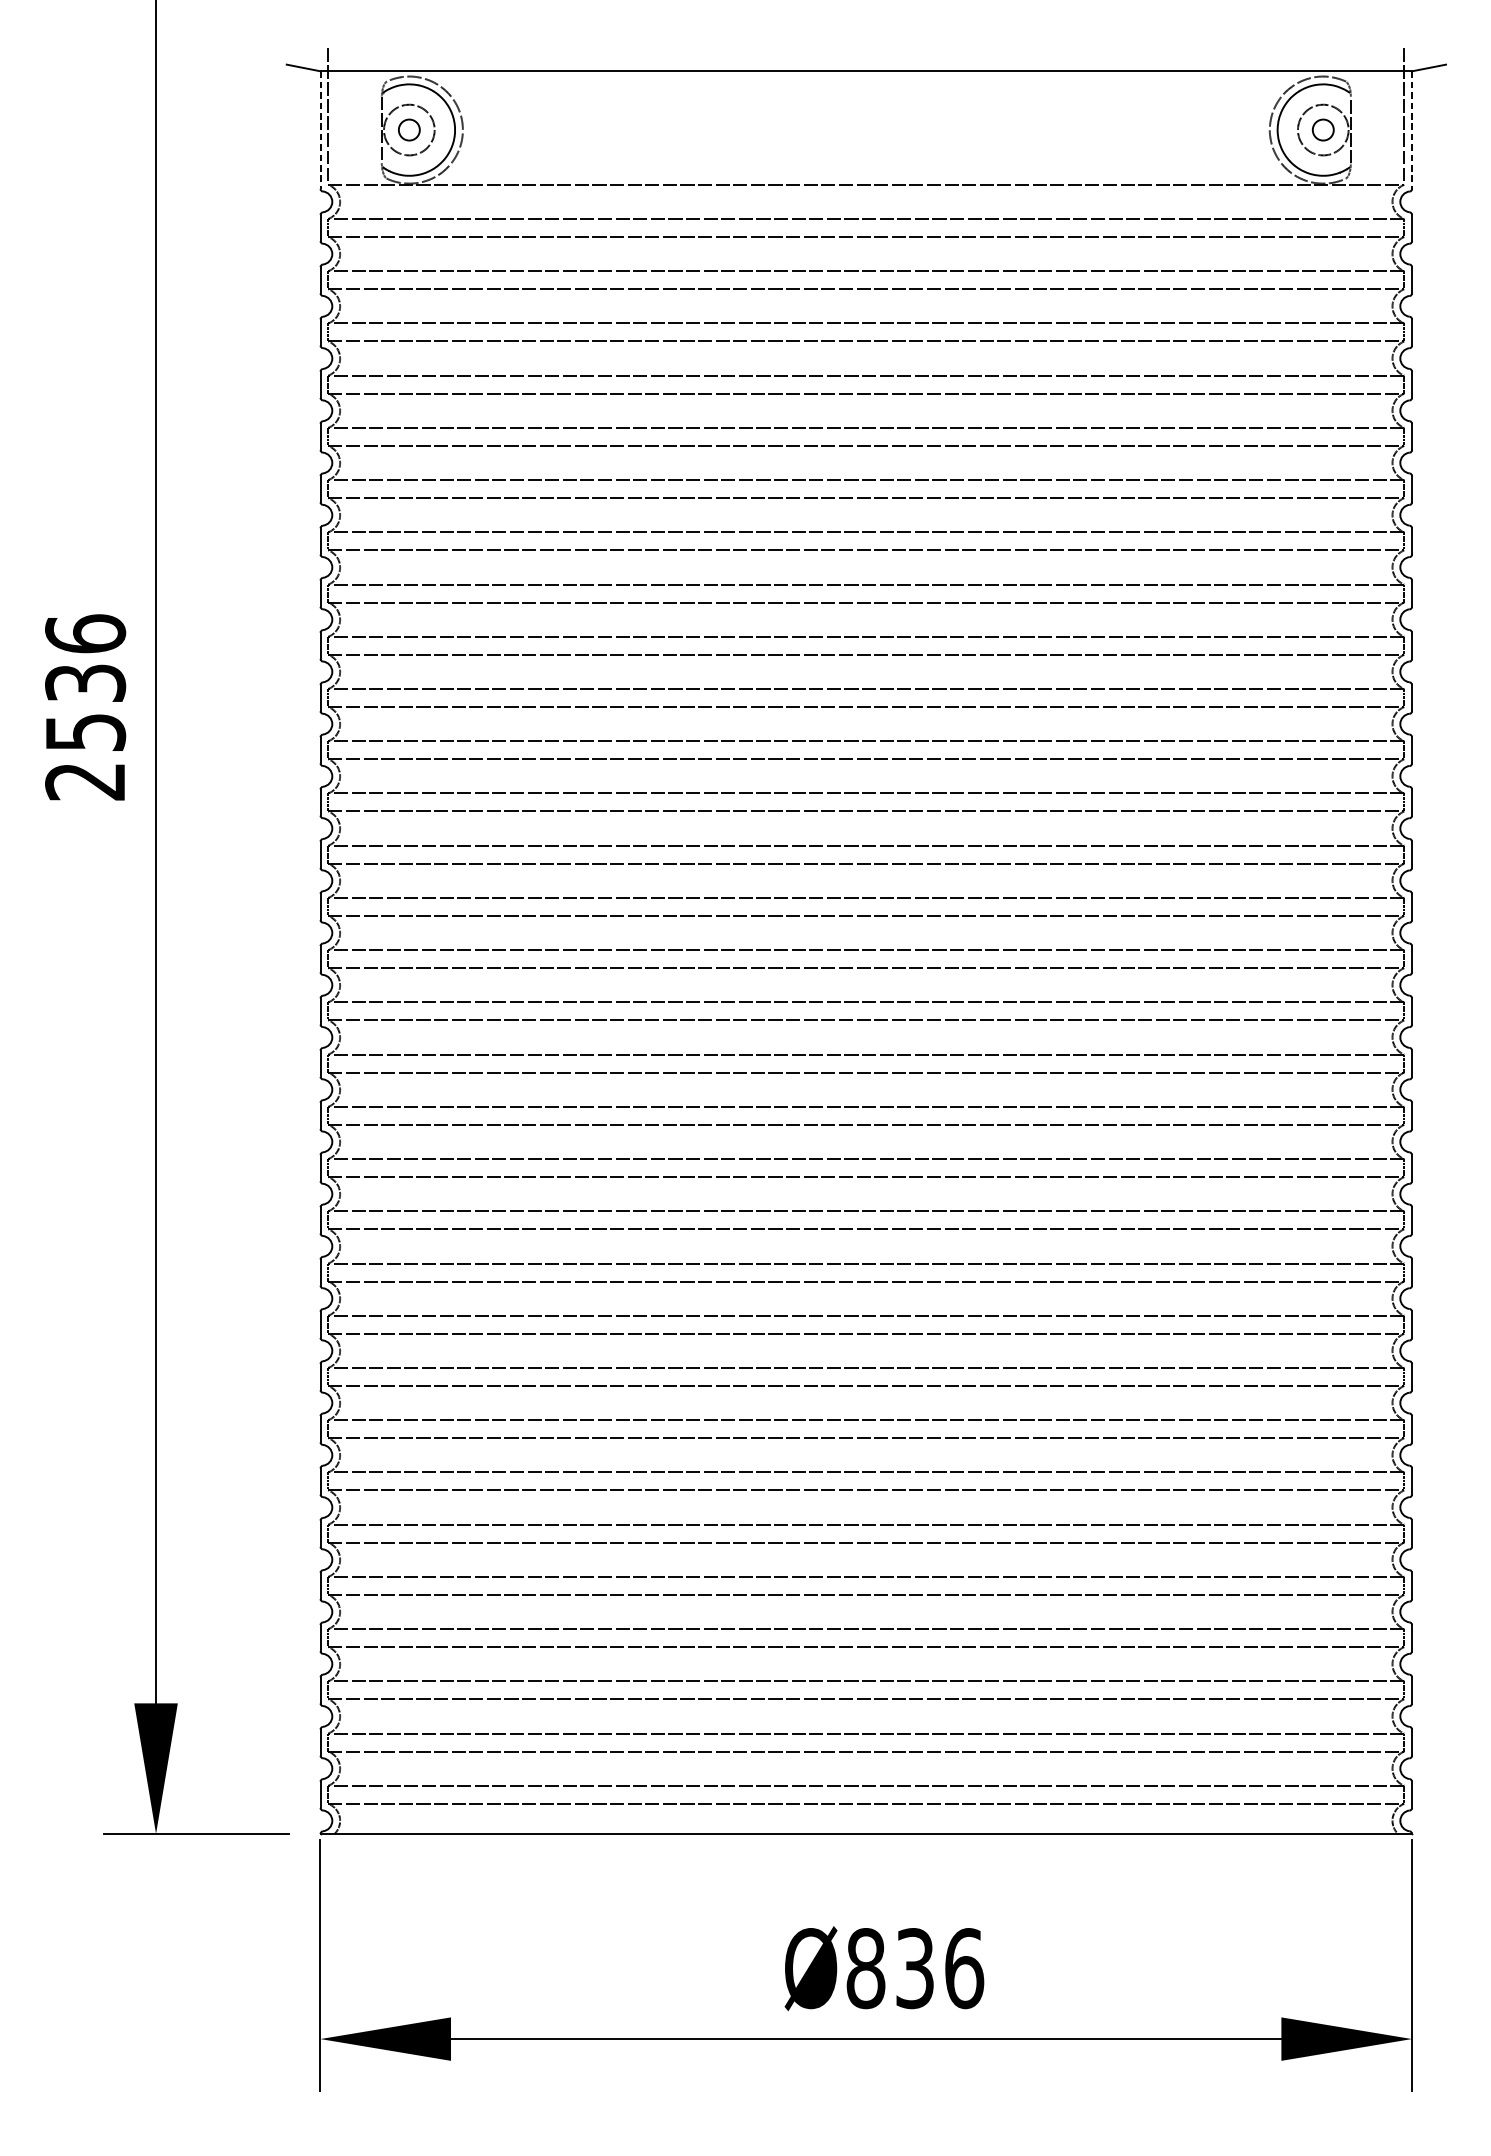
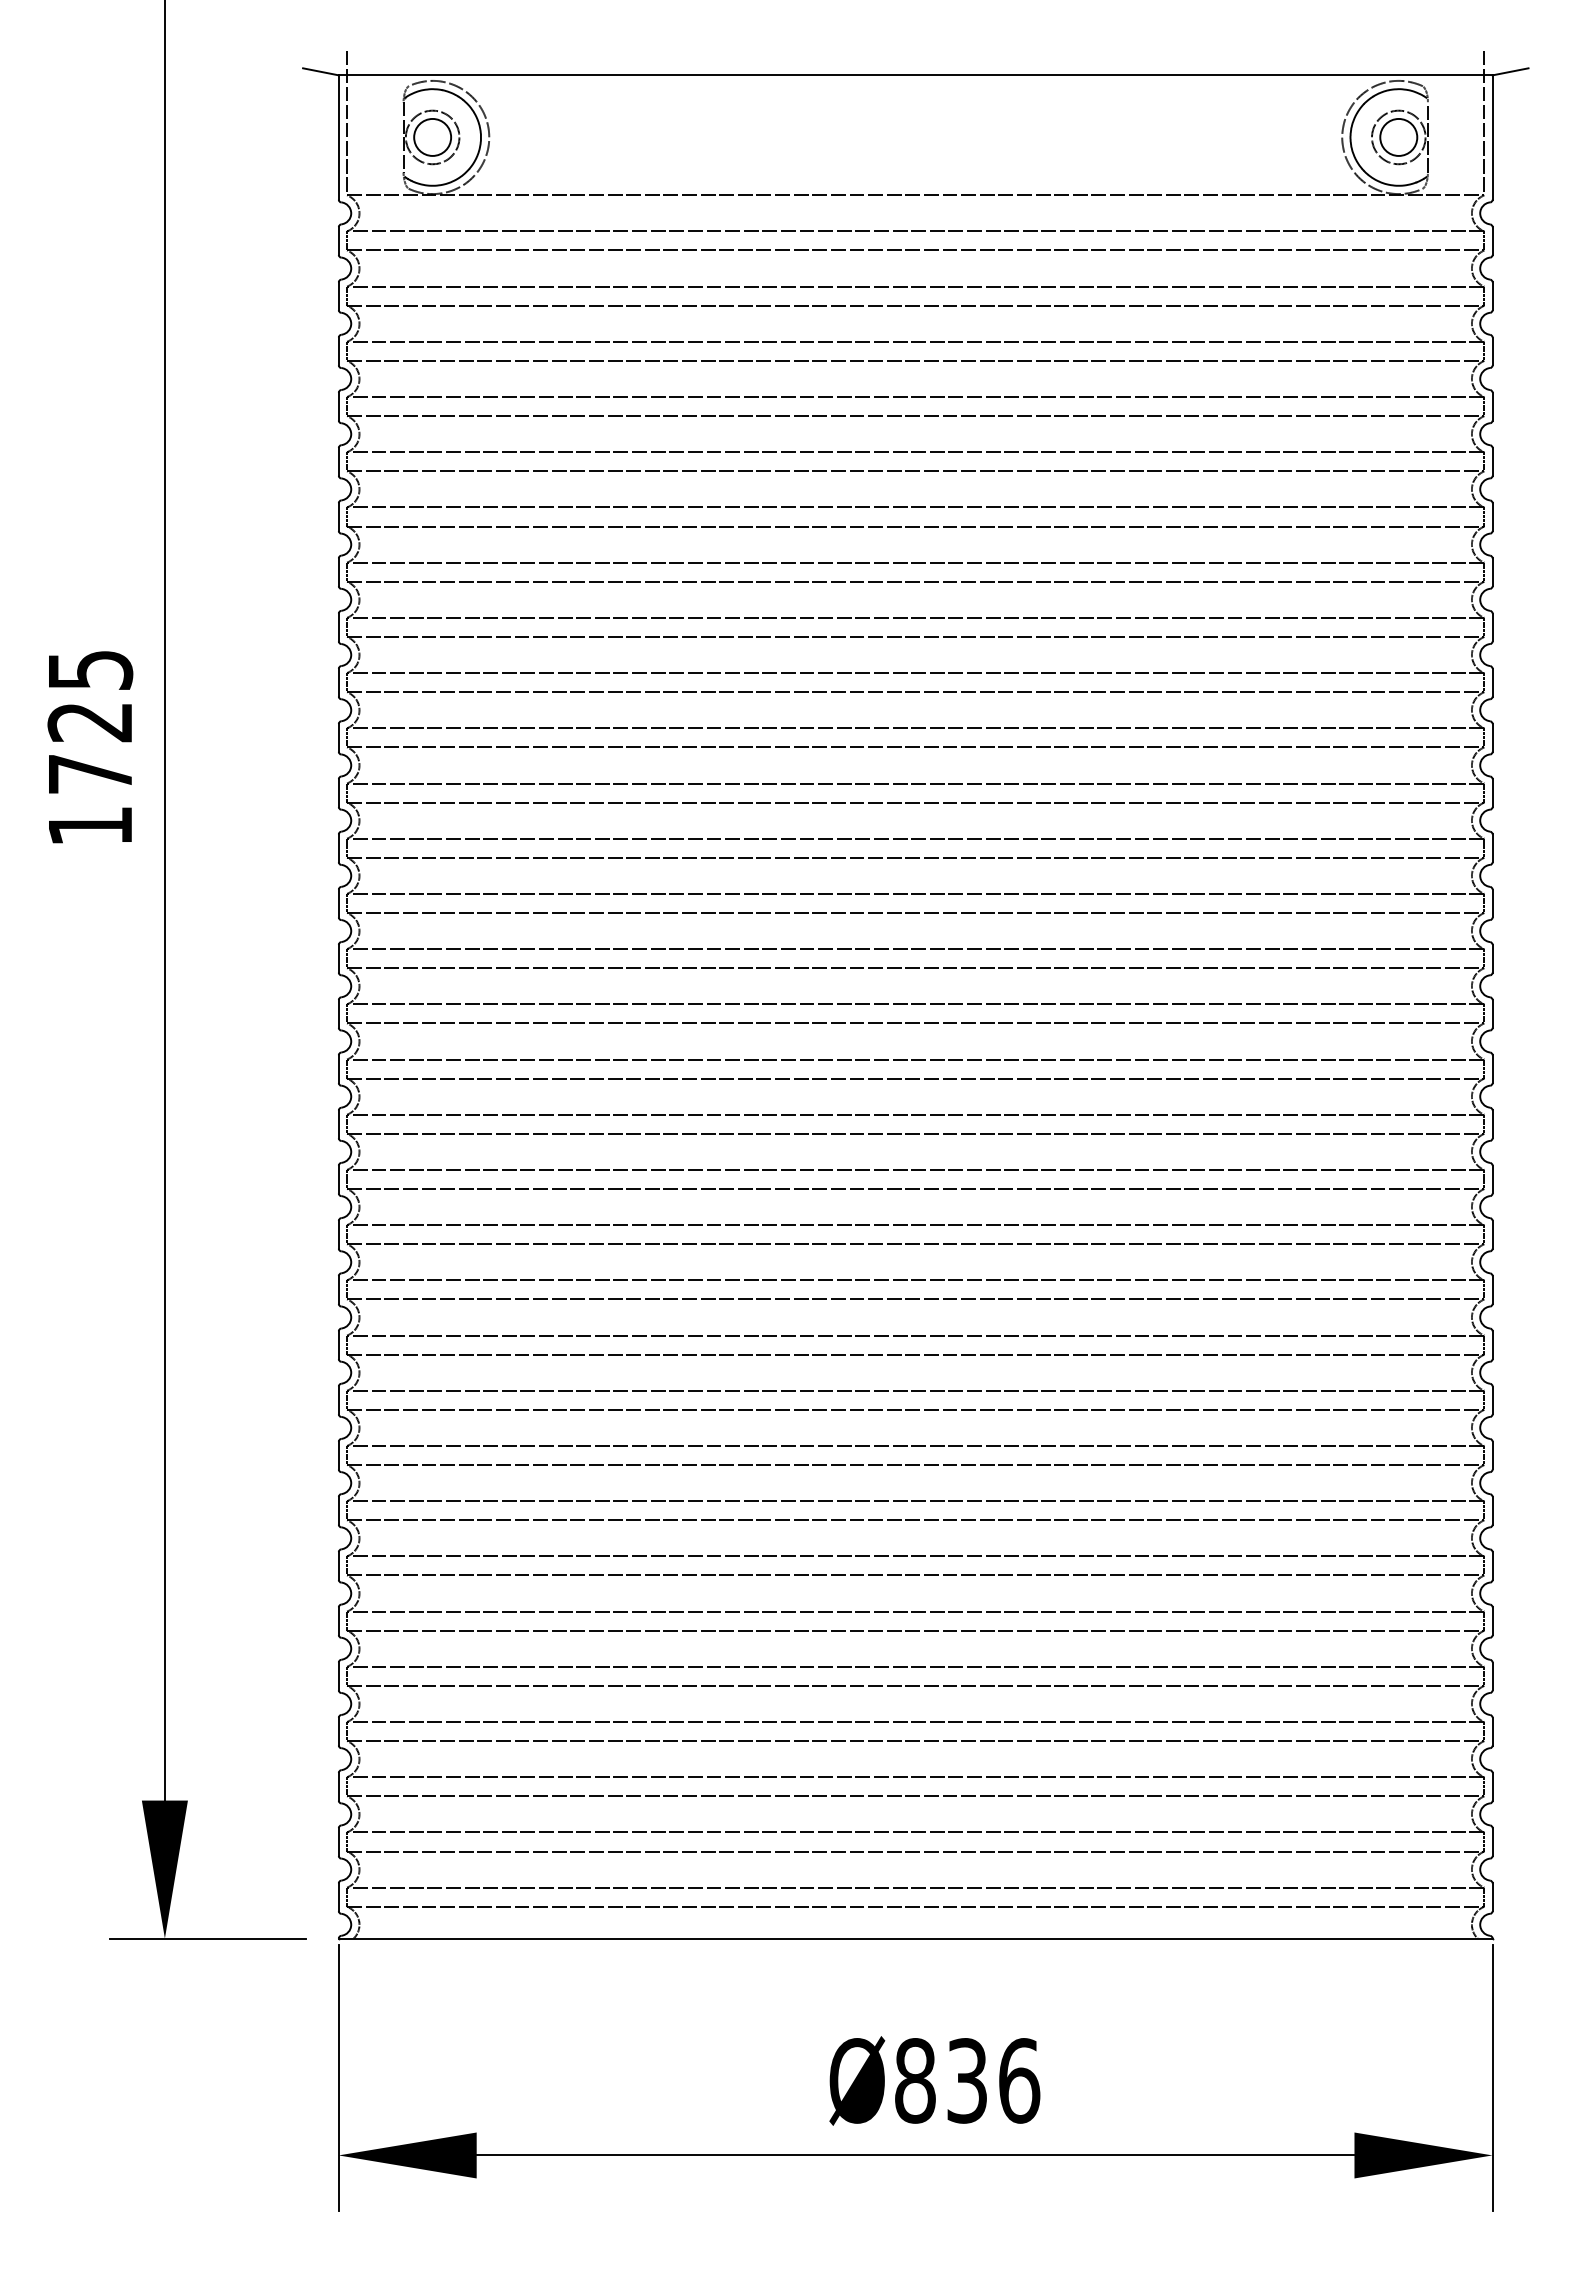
circle: (409, 129) -> (432, 136), size x1.67
circle: (1323, 129) -> (1398, 136), size x1.67
line: (320, 131) -> (338, 138), dashed -> solid
line: (1411, 131) -> (1492, 138), dashed -> solid
text: (85, 707) -> (90, 747), 2536 -> 1725

